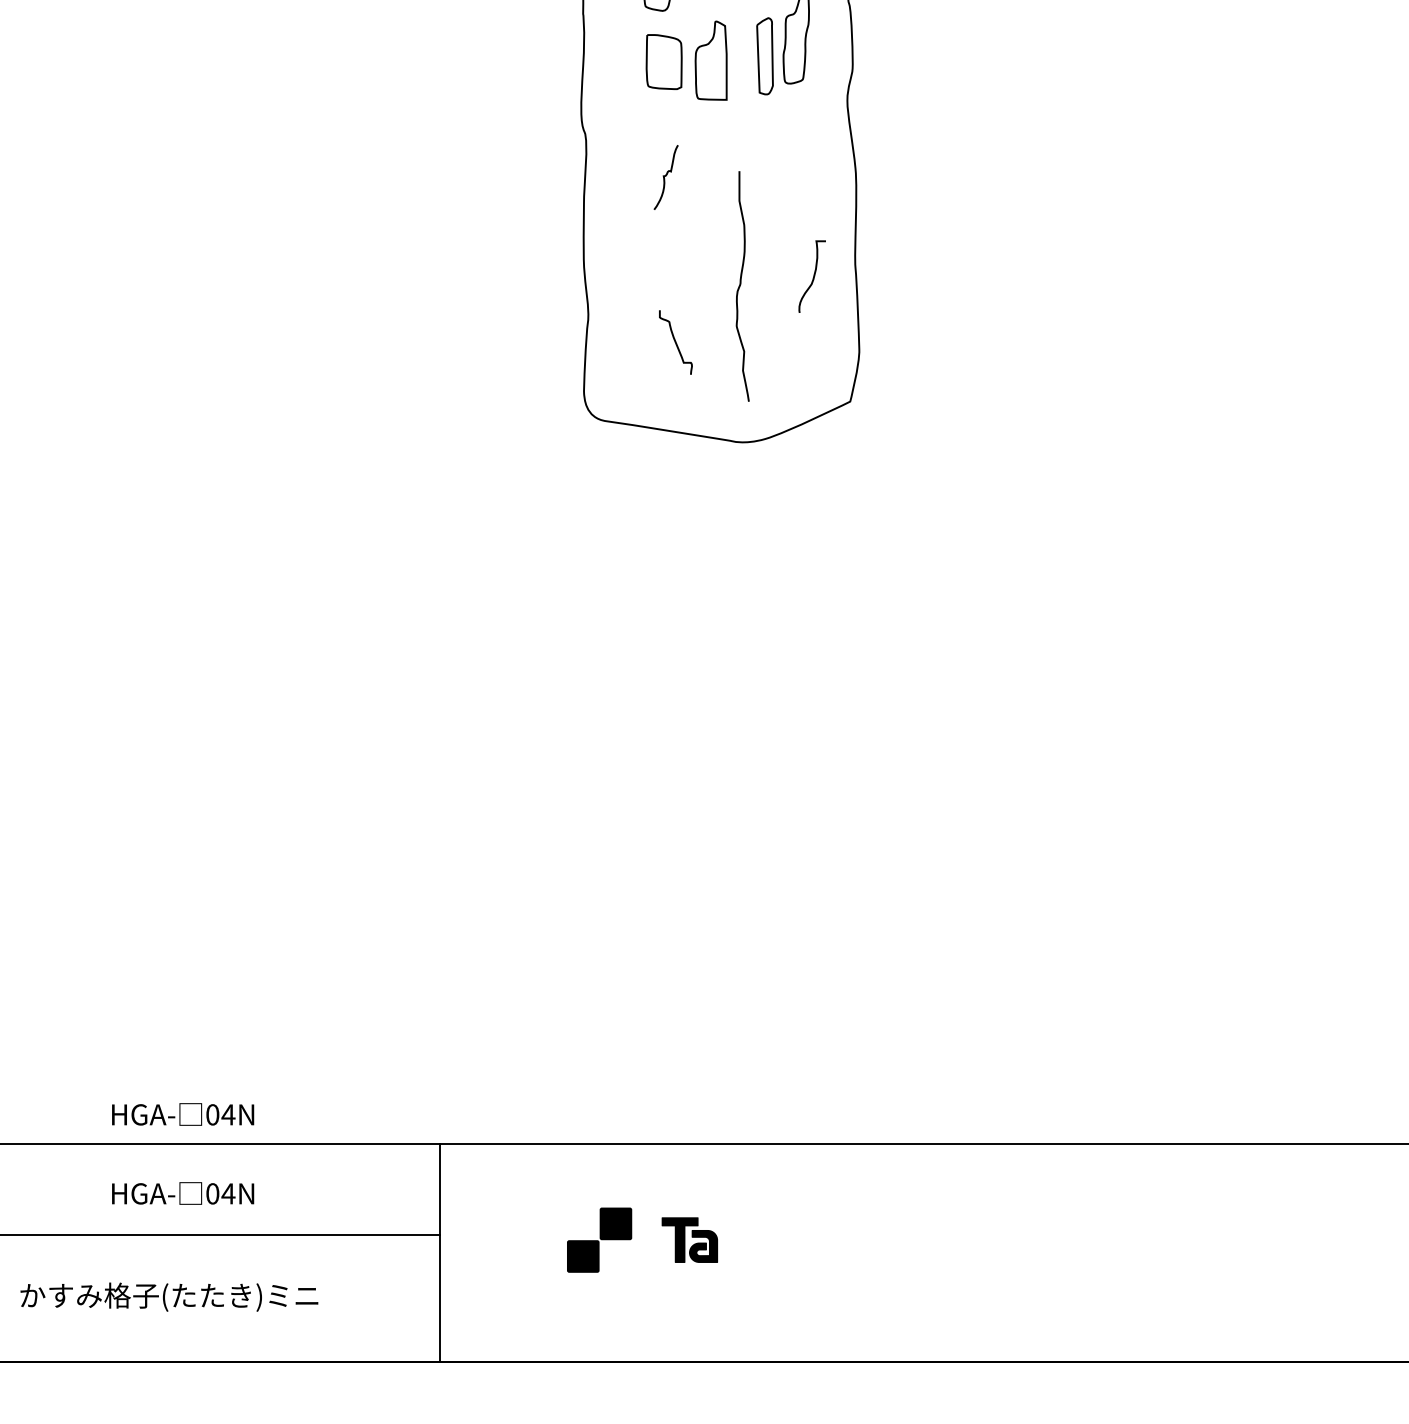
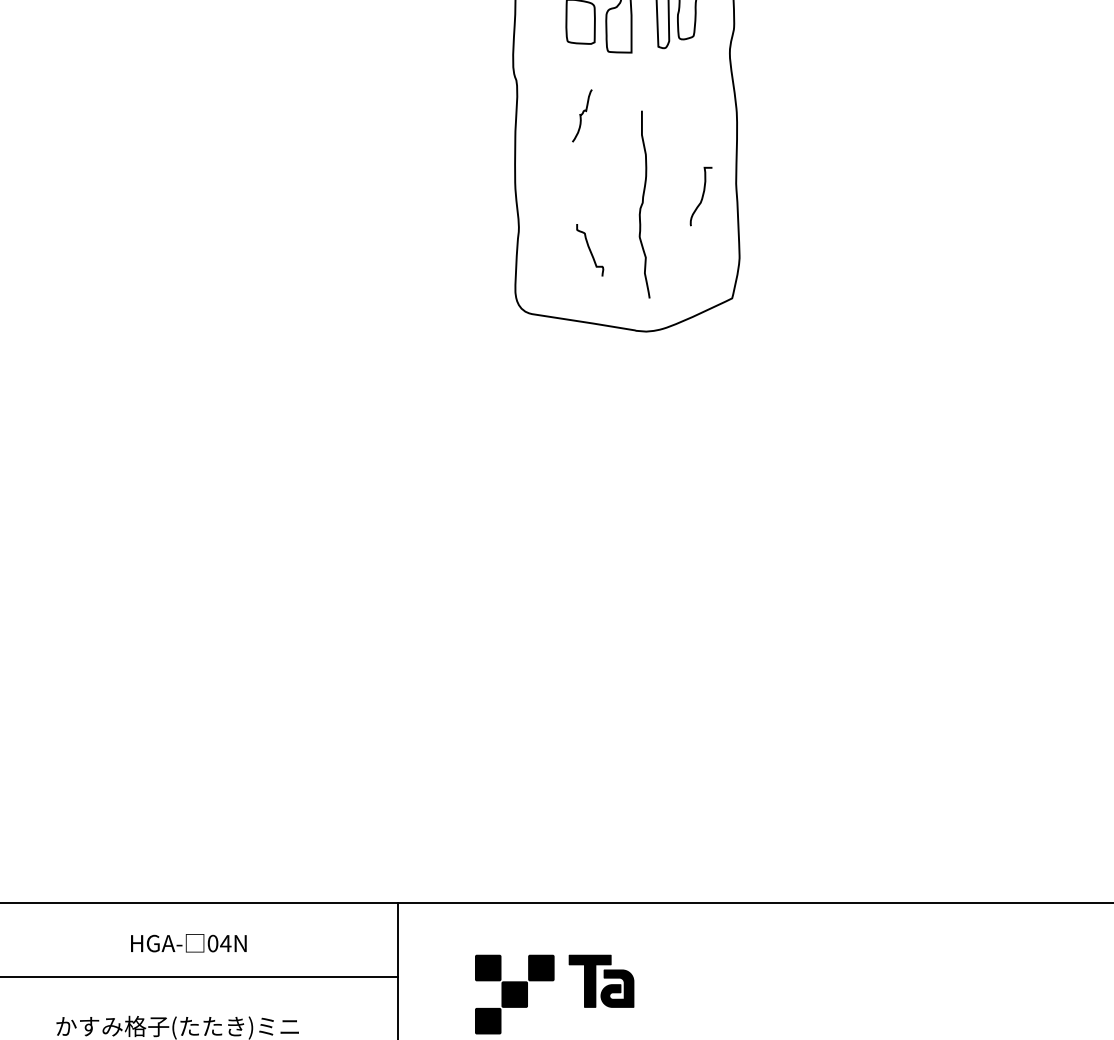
part: (183, 1114) -> (189, 878), removed
fill: (550, 1223) -> (488, 967), added
part: (689, 1239) -> (601, 980), size x1.43
fill: (550, 1288) -> (488, 1020), added

